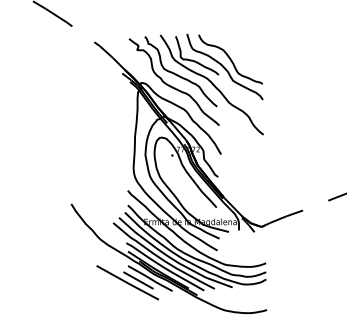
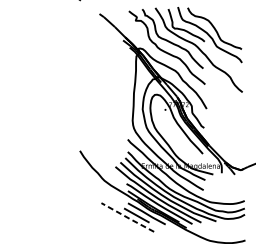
line: (127, 282) -> (127, 217), solid -> dashed

